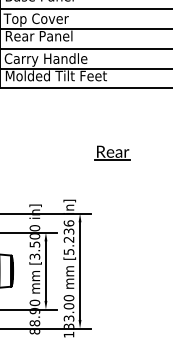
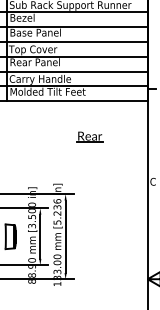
part: (112, 152) -> (89, 136), moved

